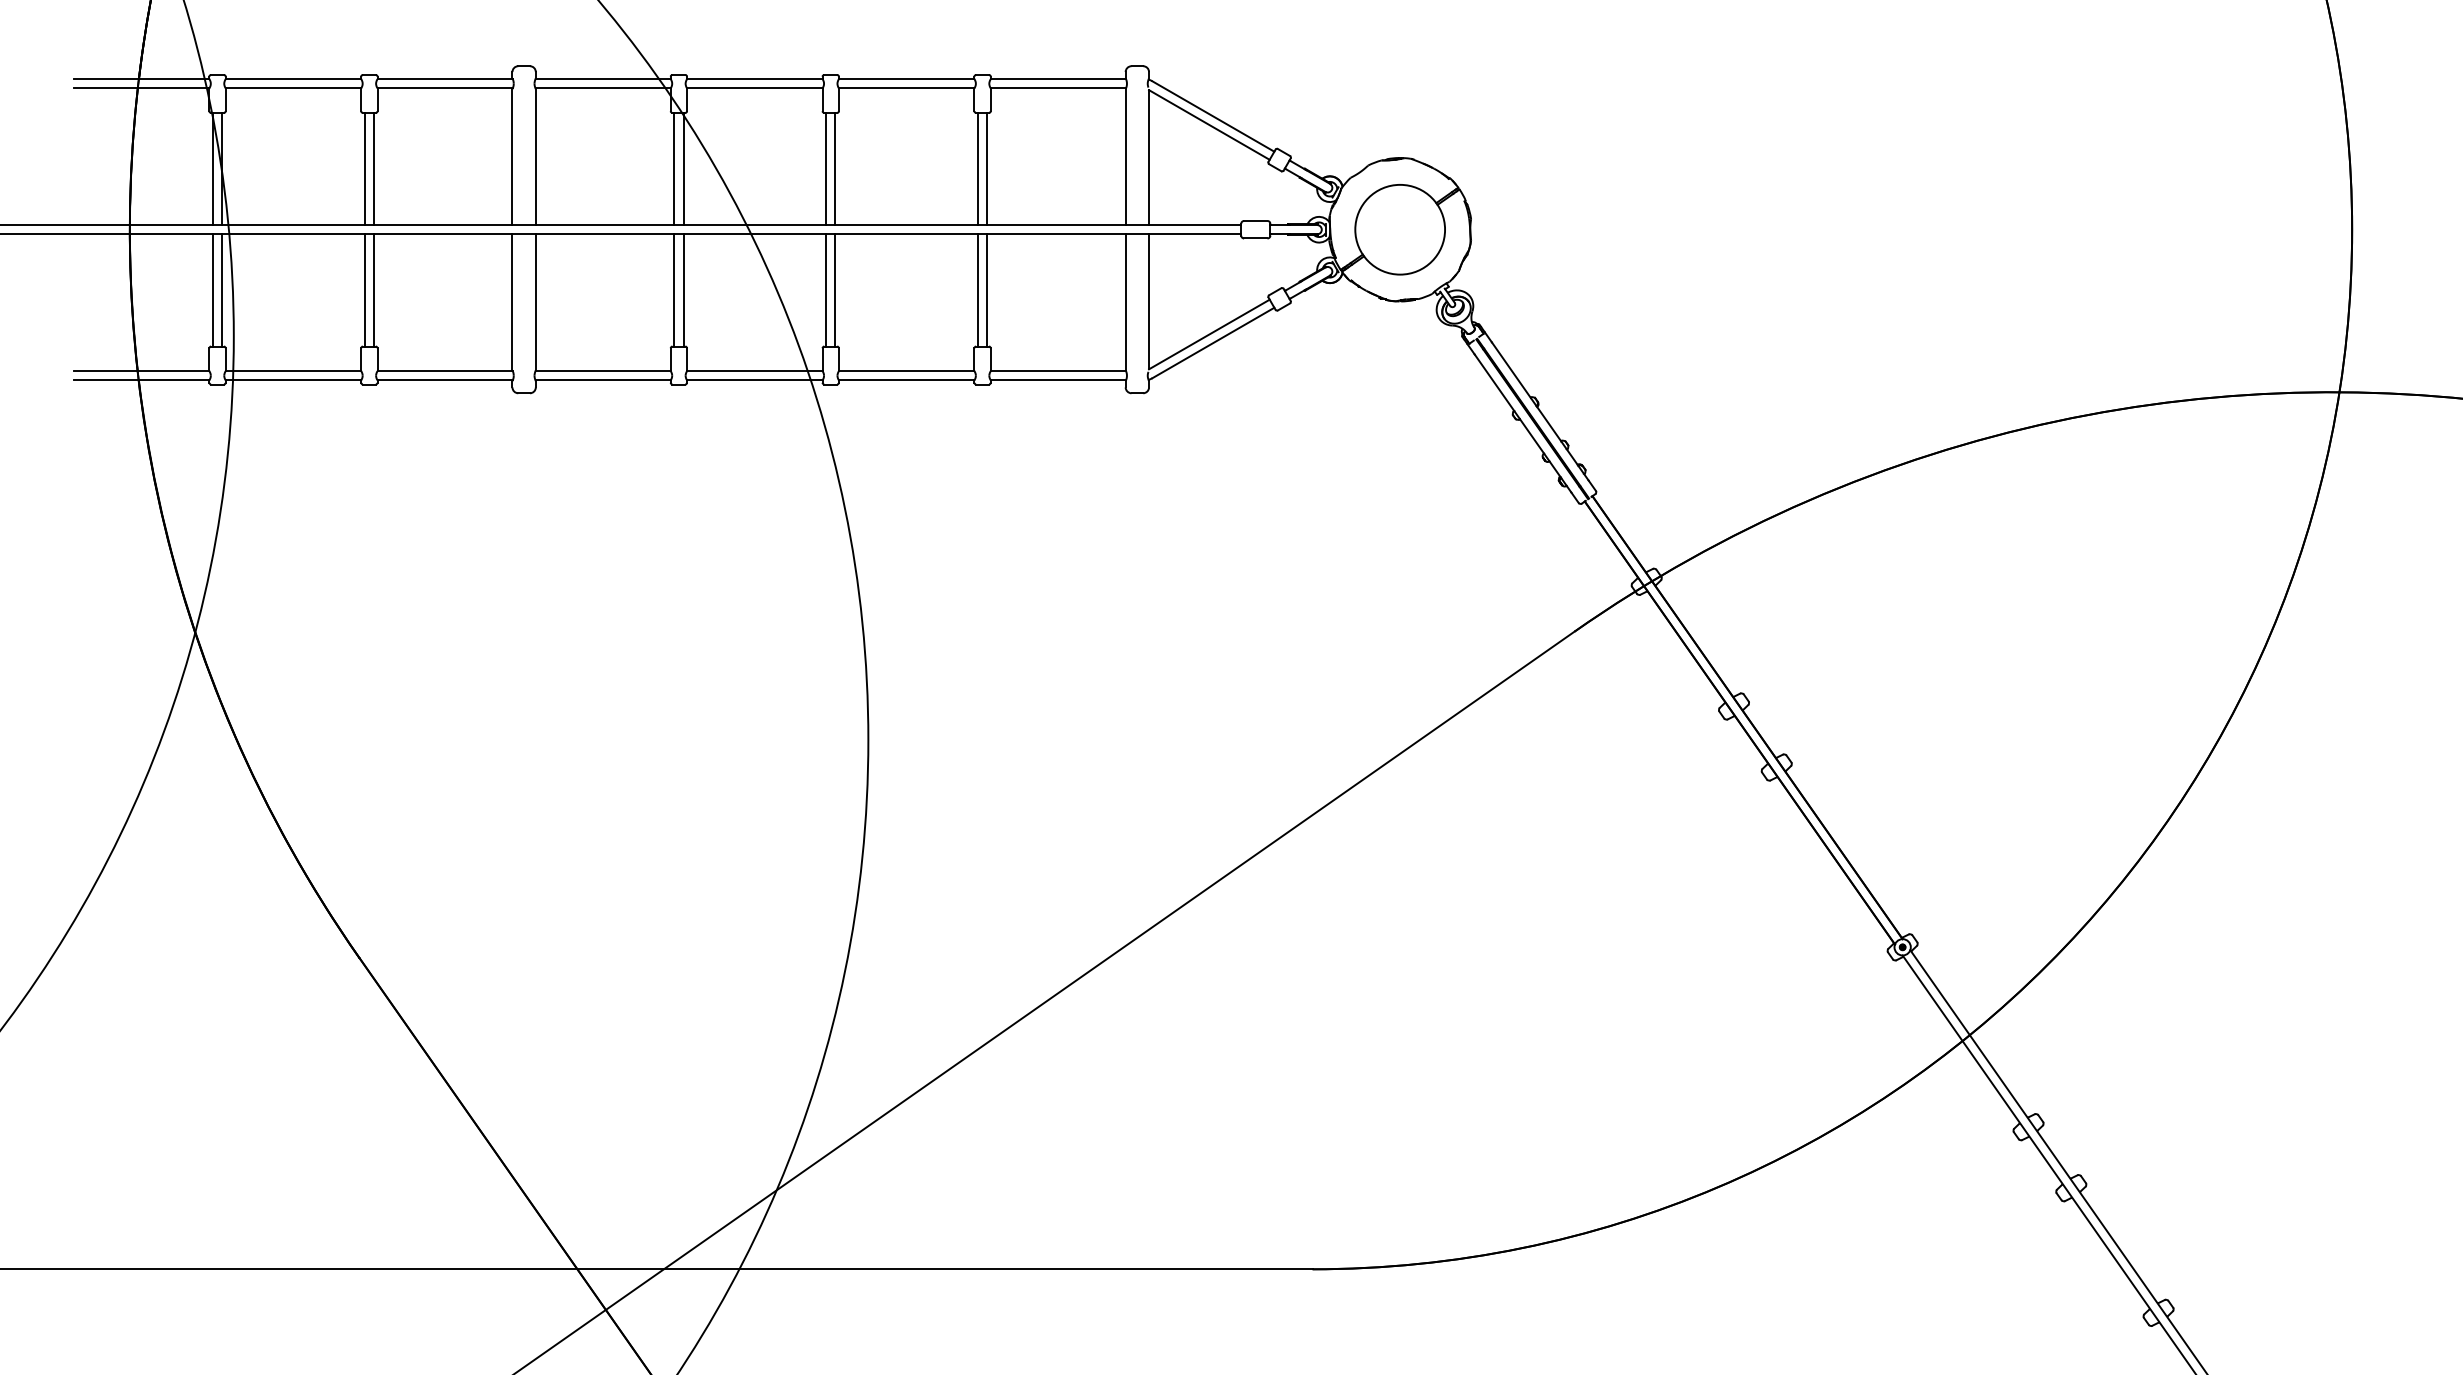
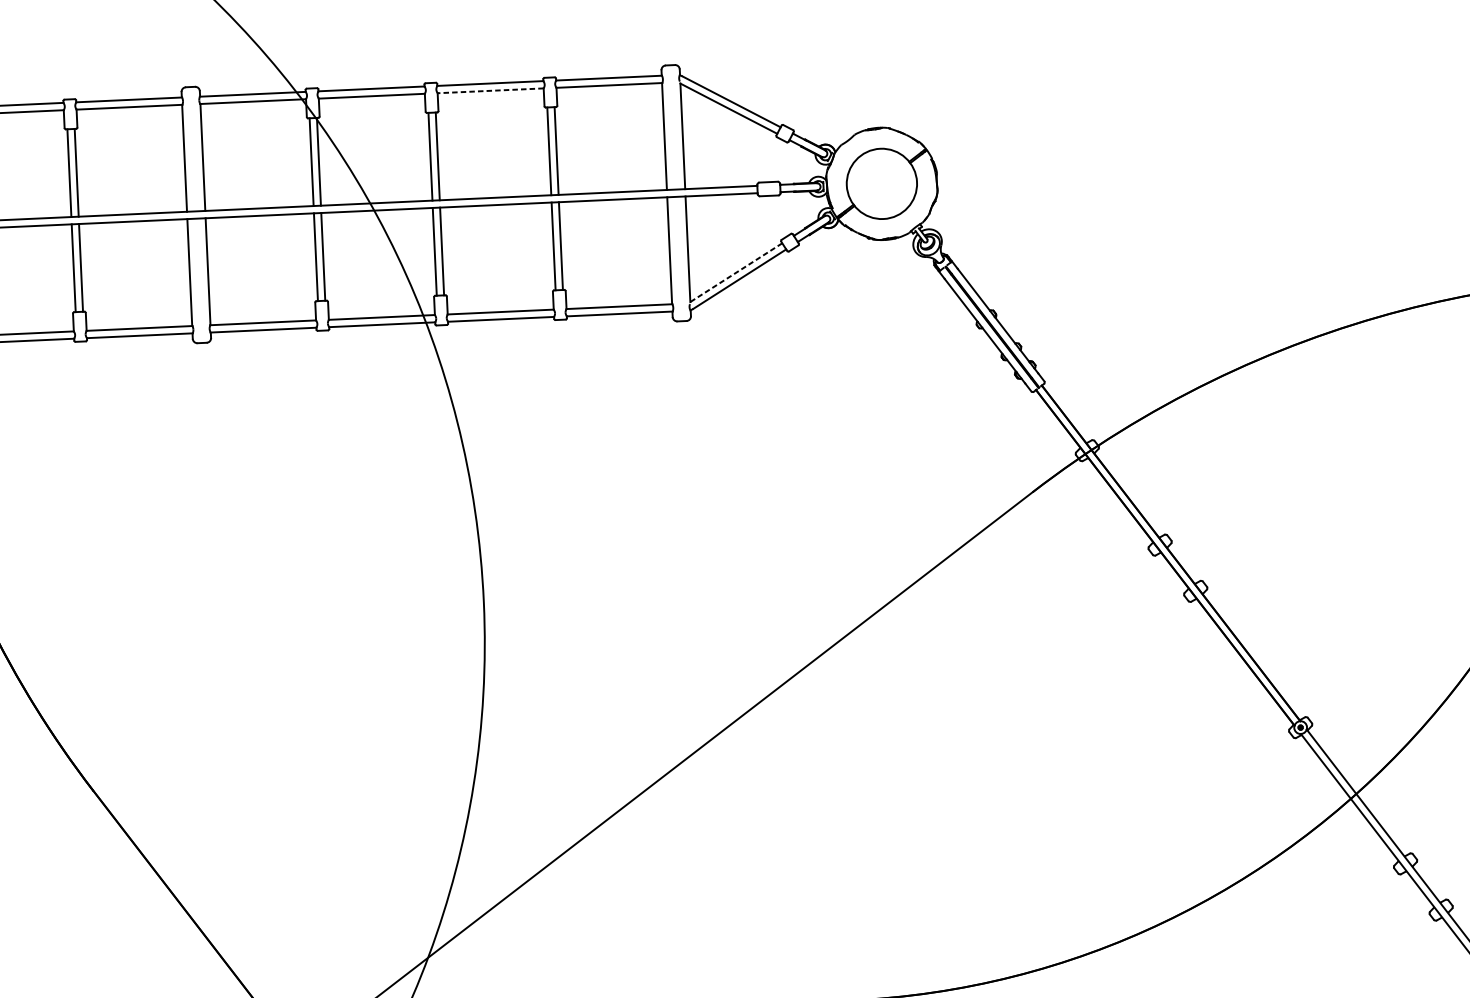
line: (906, 88) -> (490, 90), solid -> dashed
line: (1209, 334) -> (736, 272), solid -> dashed

